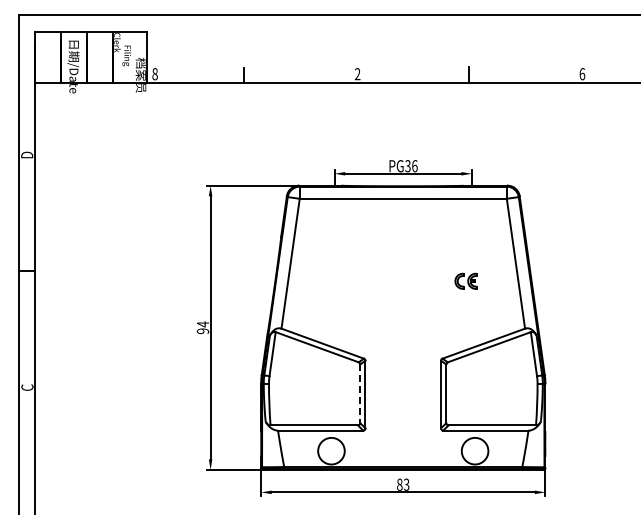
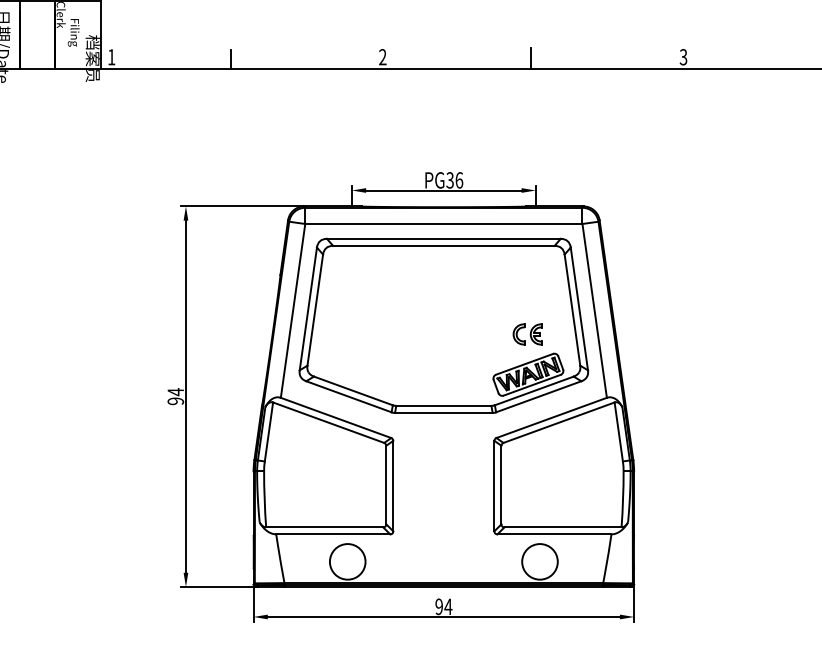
text: (154, 74) -> (110, 57), 8 -> 1
text: (582, 74) -> (683, 57), 6 -> 3
part: (402, 274) -> (442, 325), added
line: (360, 394) -> (386, 485), dashed -> solid
text: (403, 484) -> (444, 606), 83 -> 94

